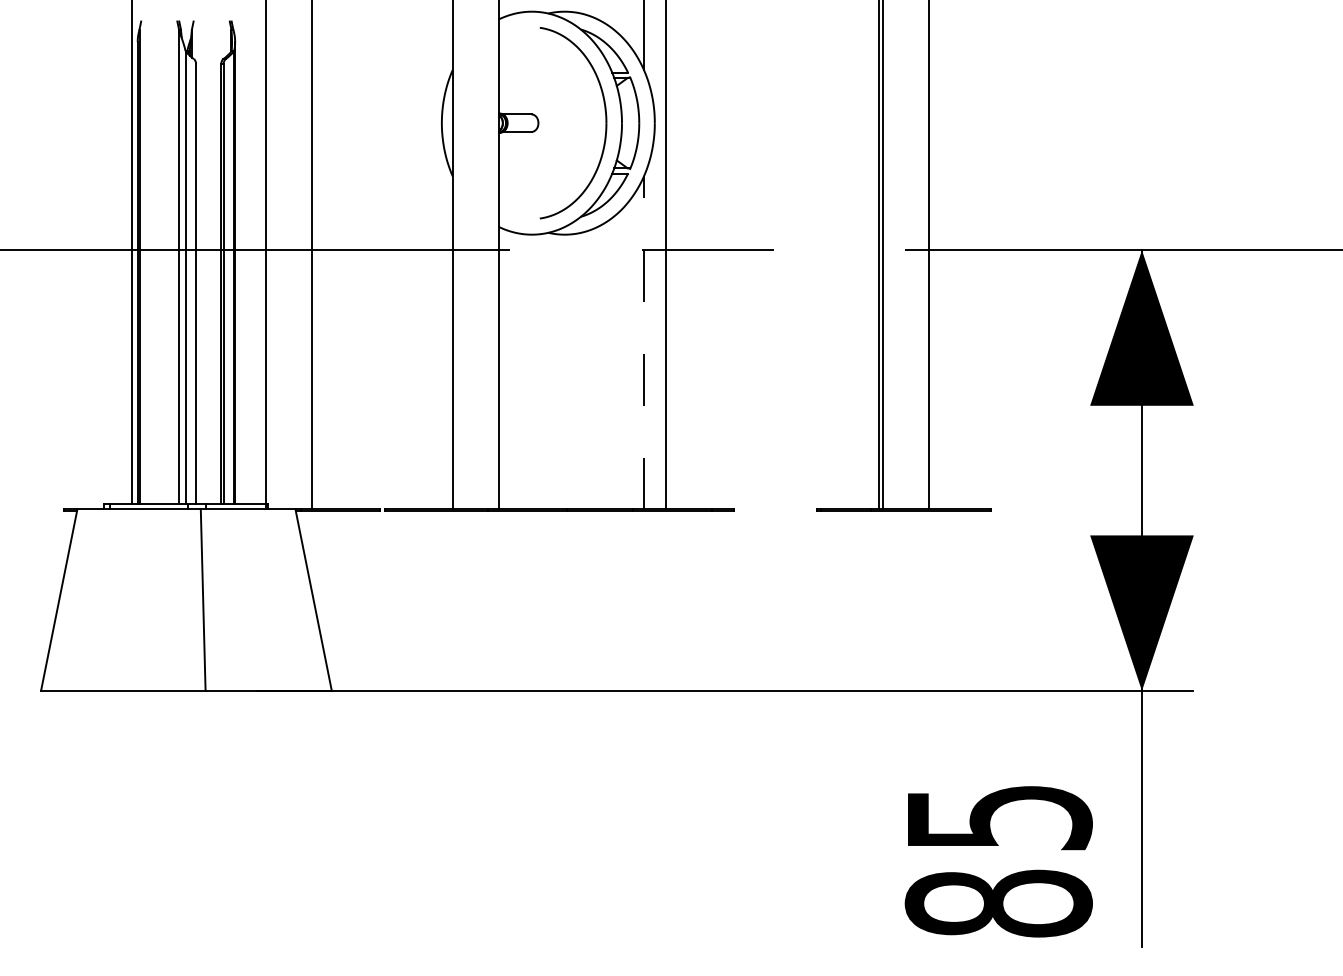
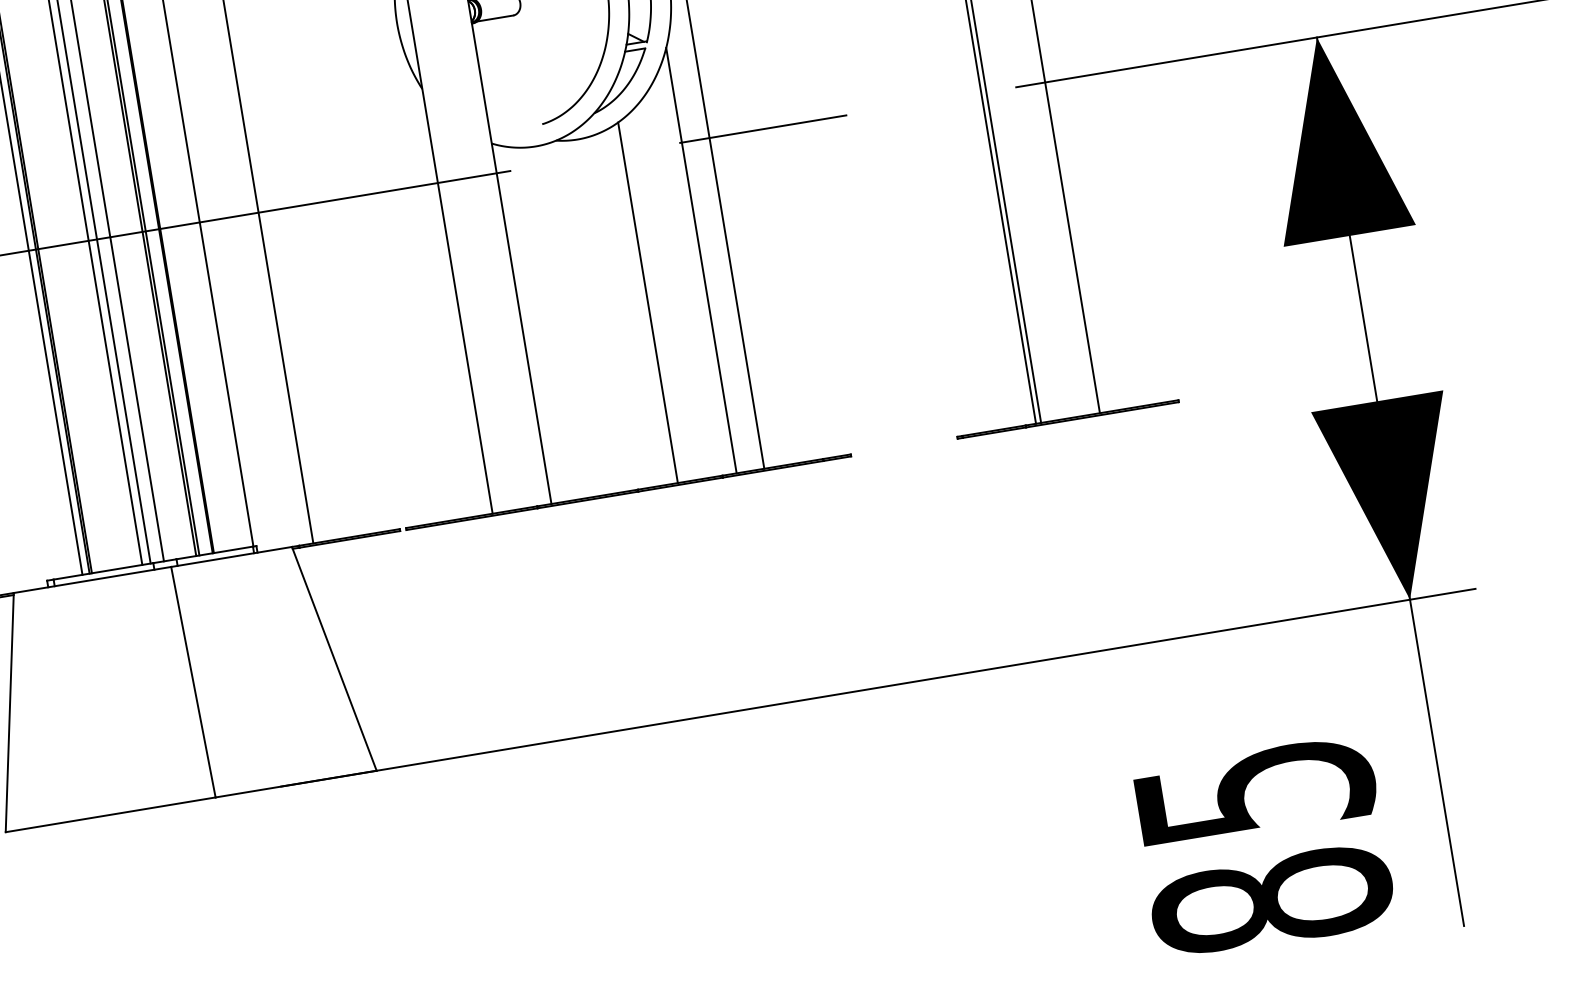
line: (644, 342) -> (701, 260), dashed -> solid
line: (598, 367) -> (648, 301), added

